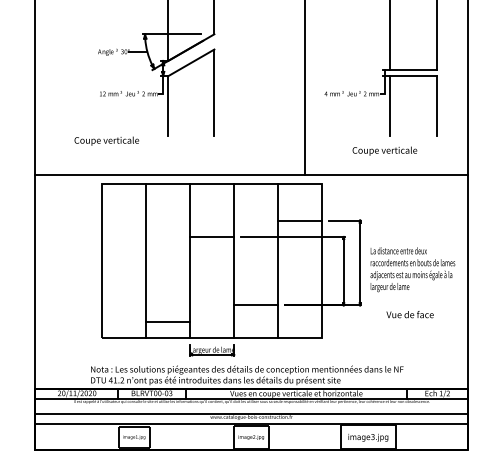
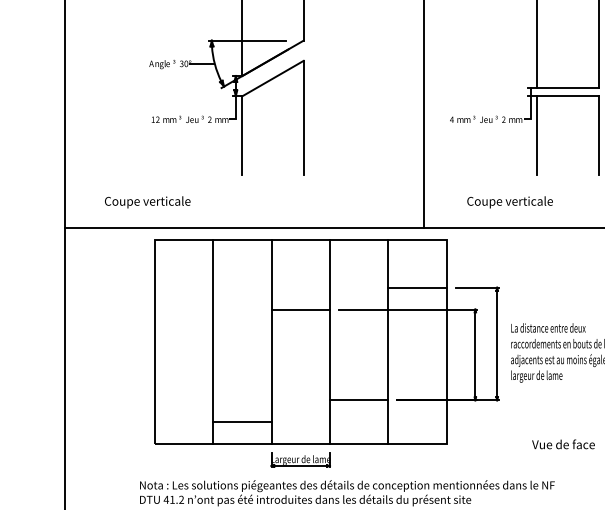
text: (106, 140) -> (147, 201), moved
text: (384, 150) -> (509, 201), moved
text: (409, 314) -> (562, 444), moved

